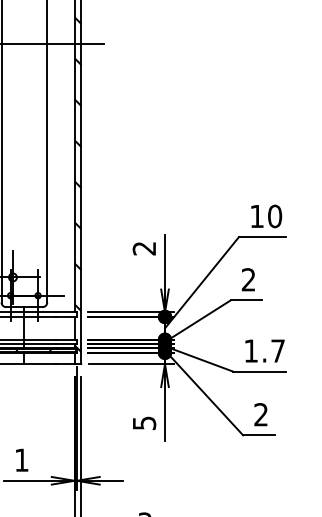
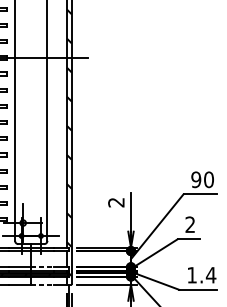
text: (257, 216) -> (196, 179), 10 -> 90
line: (40, 339) -> (42, 267), solid -> dashed
text: (277, 350) -> (210, 274), 1.7 -> 1.4
line: (40, 364) -> (42, 284), solid -> dashed

